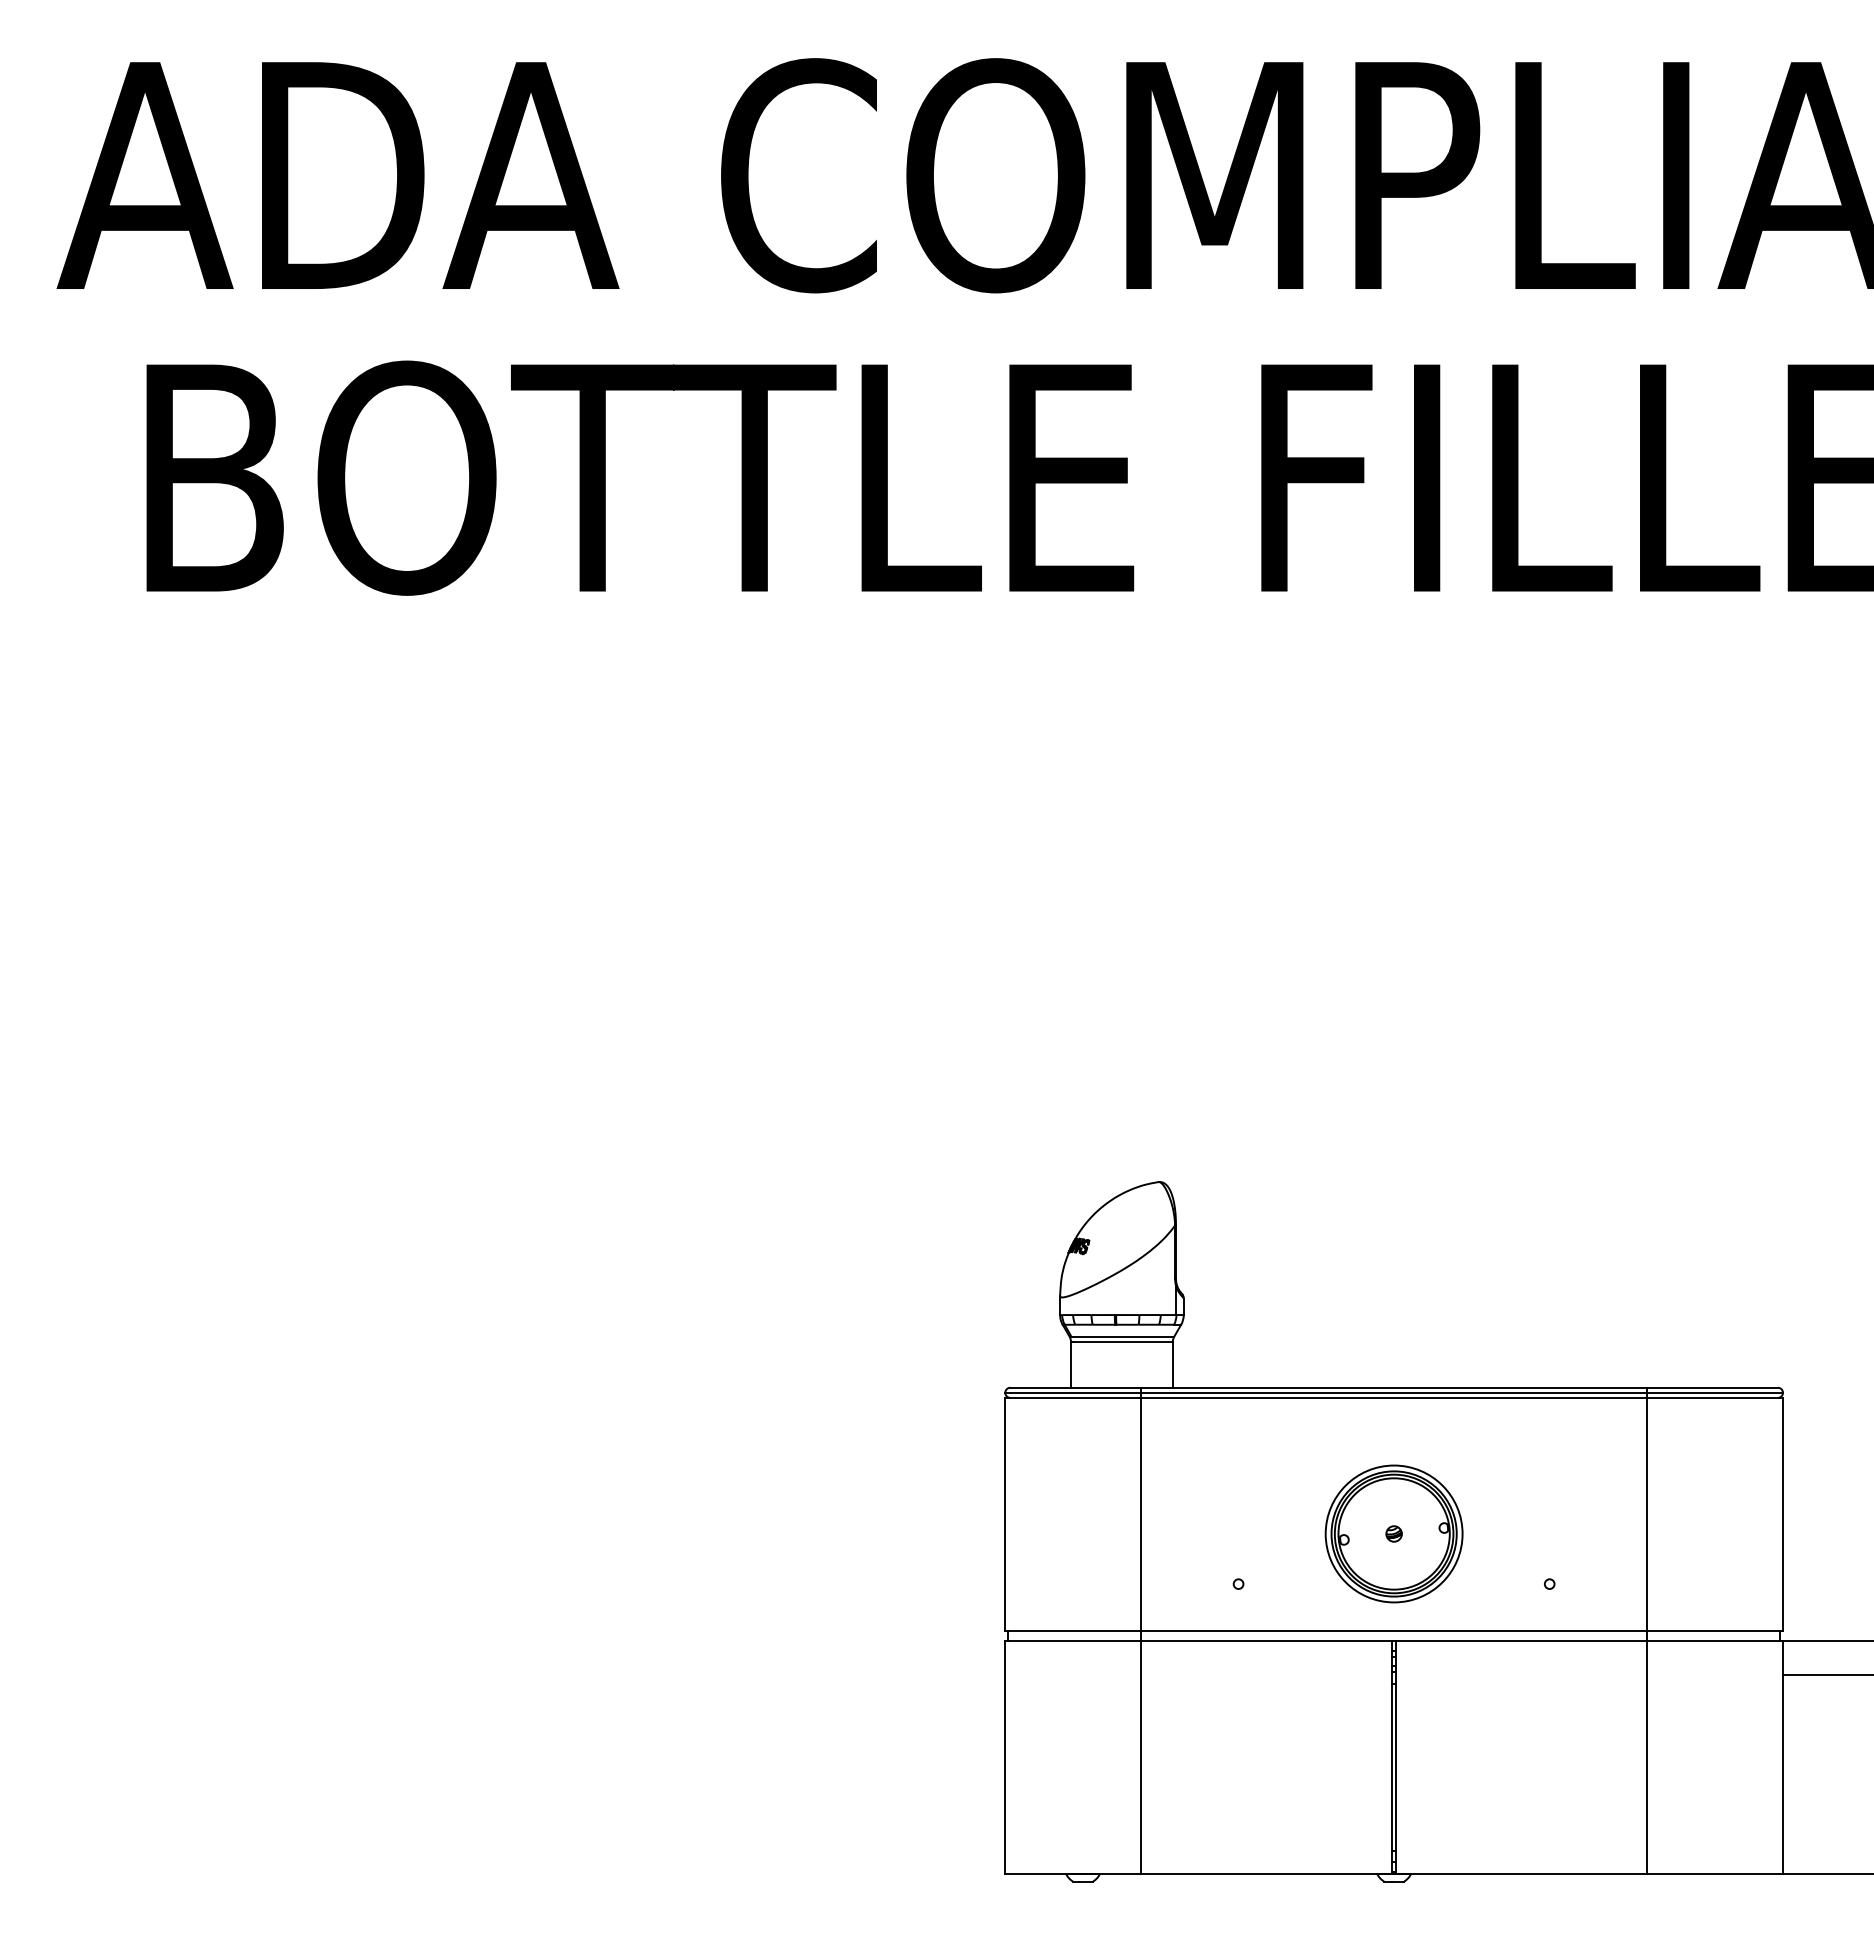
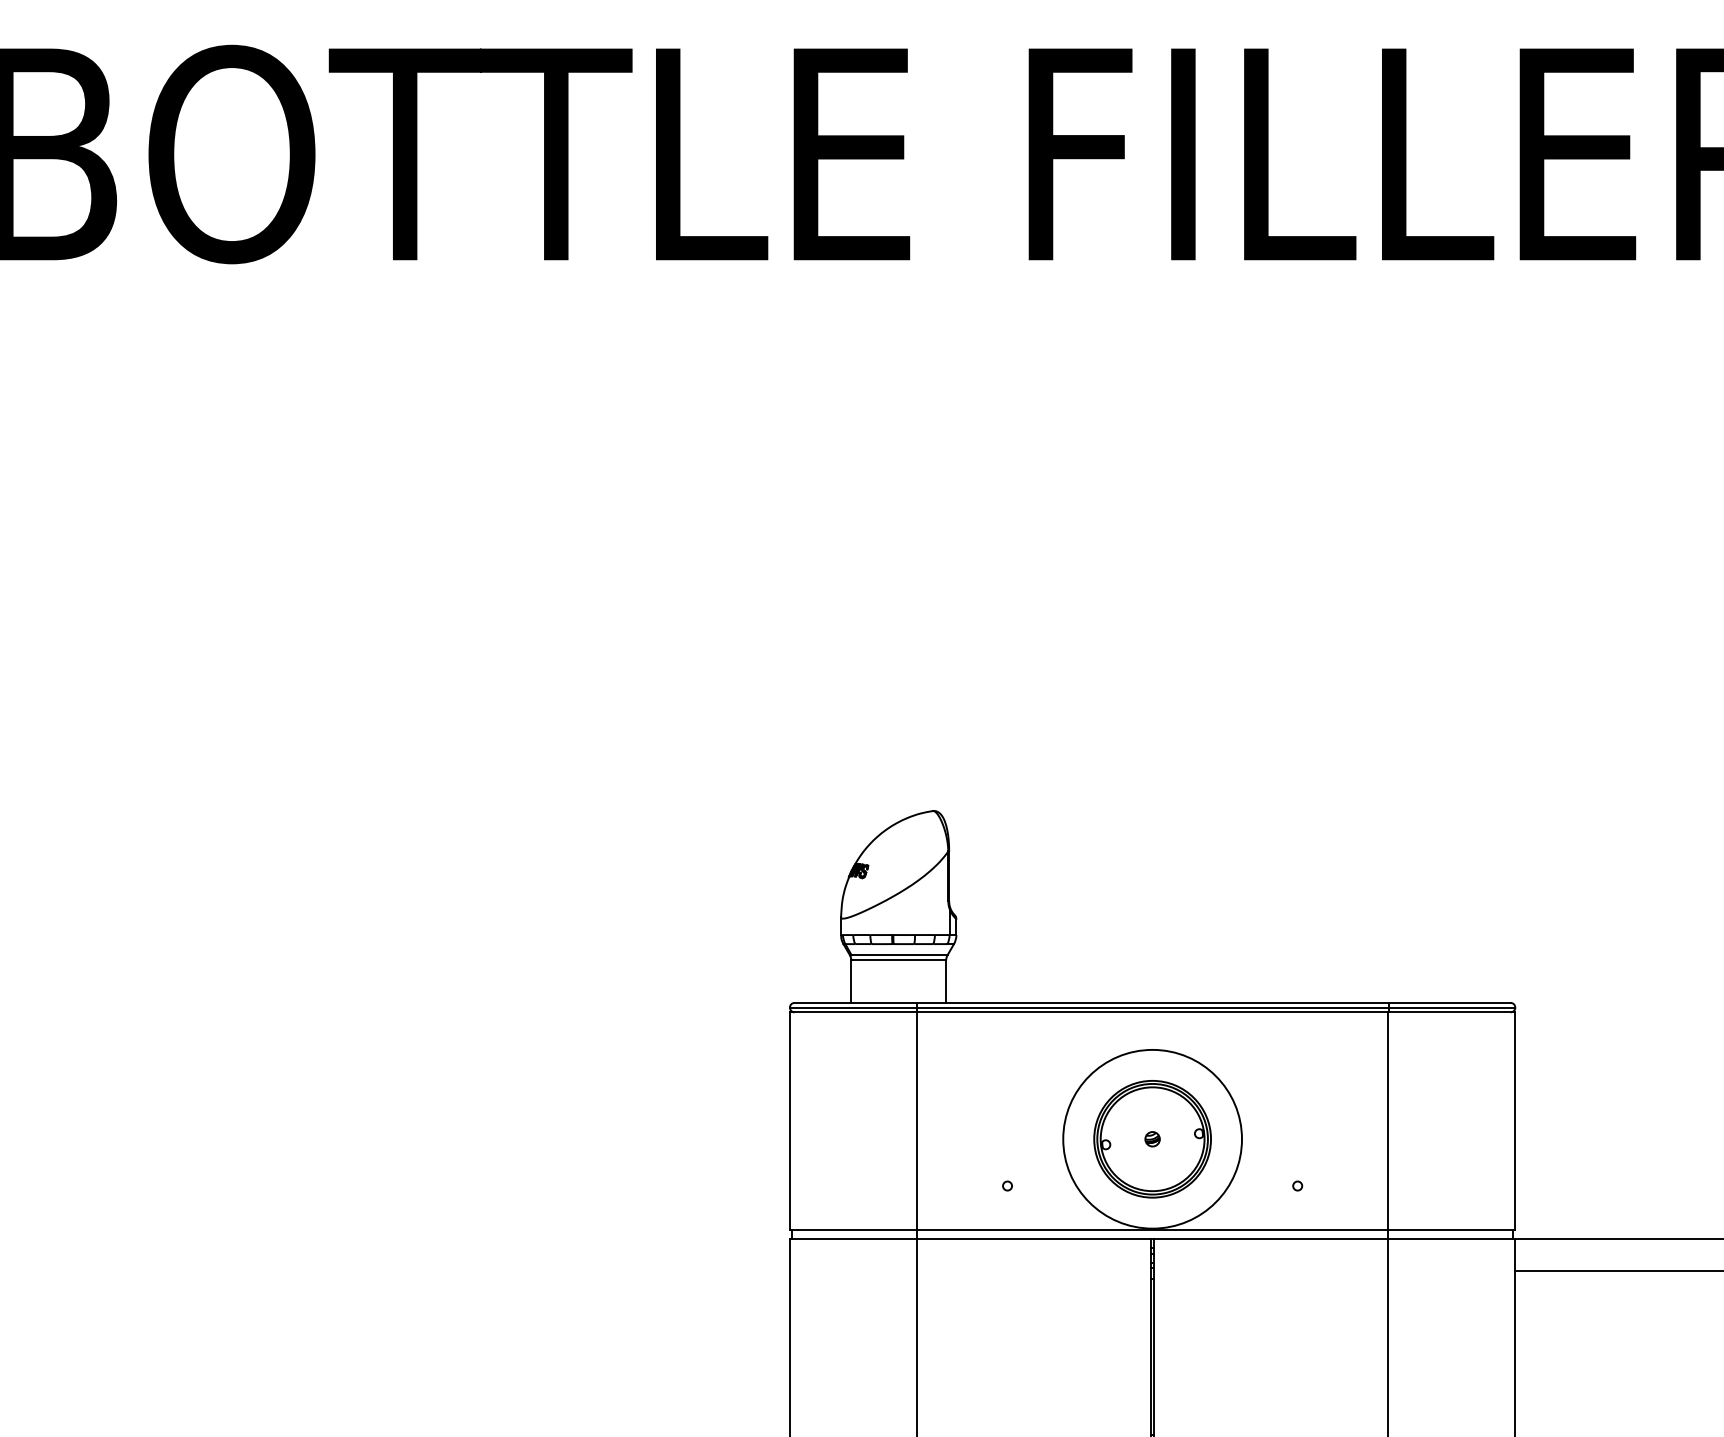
circle: (1393, 1533) -> (1152, 1138), size x1.4

